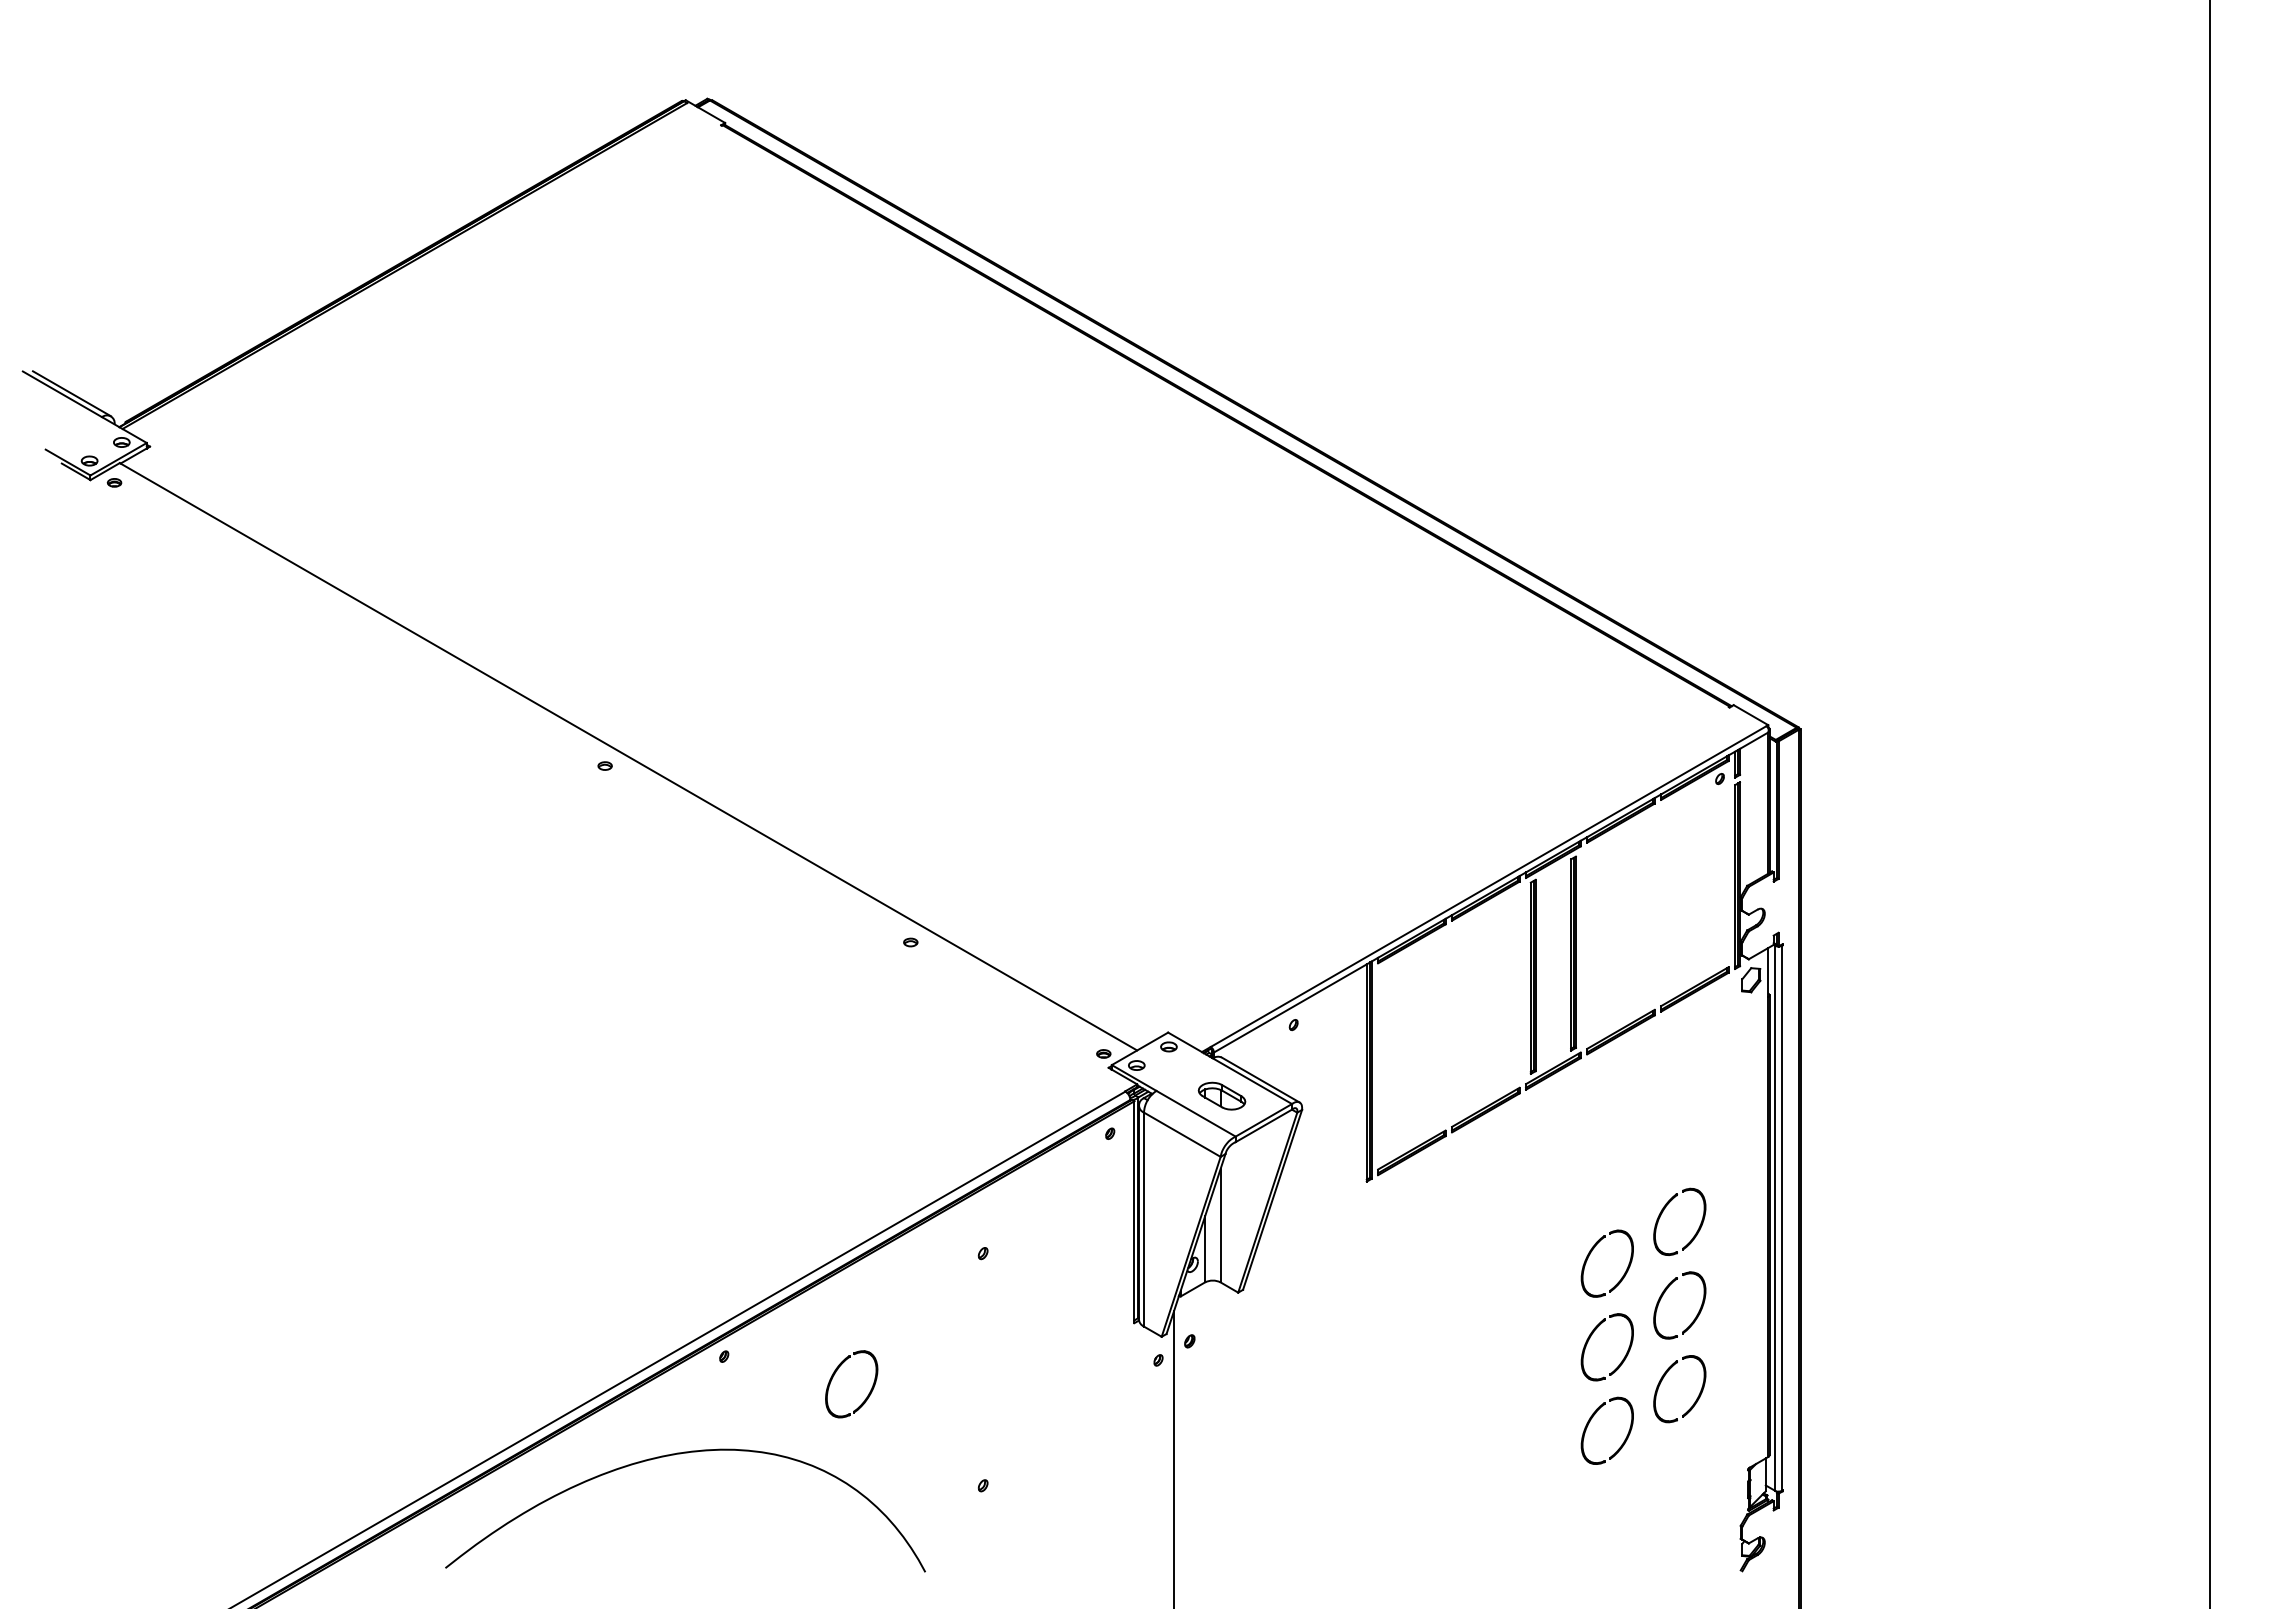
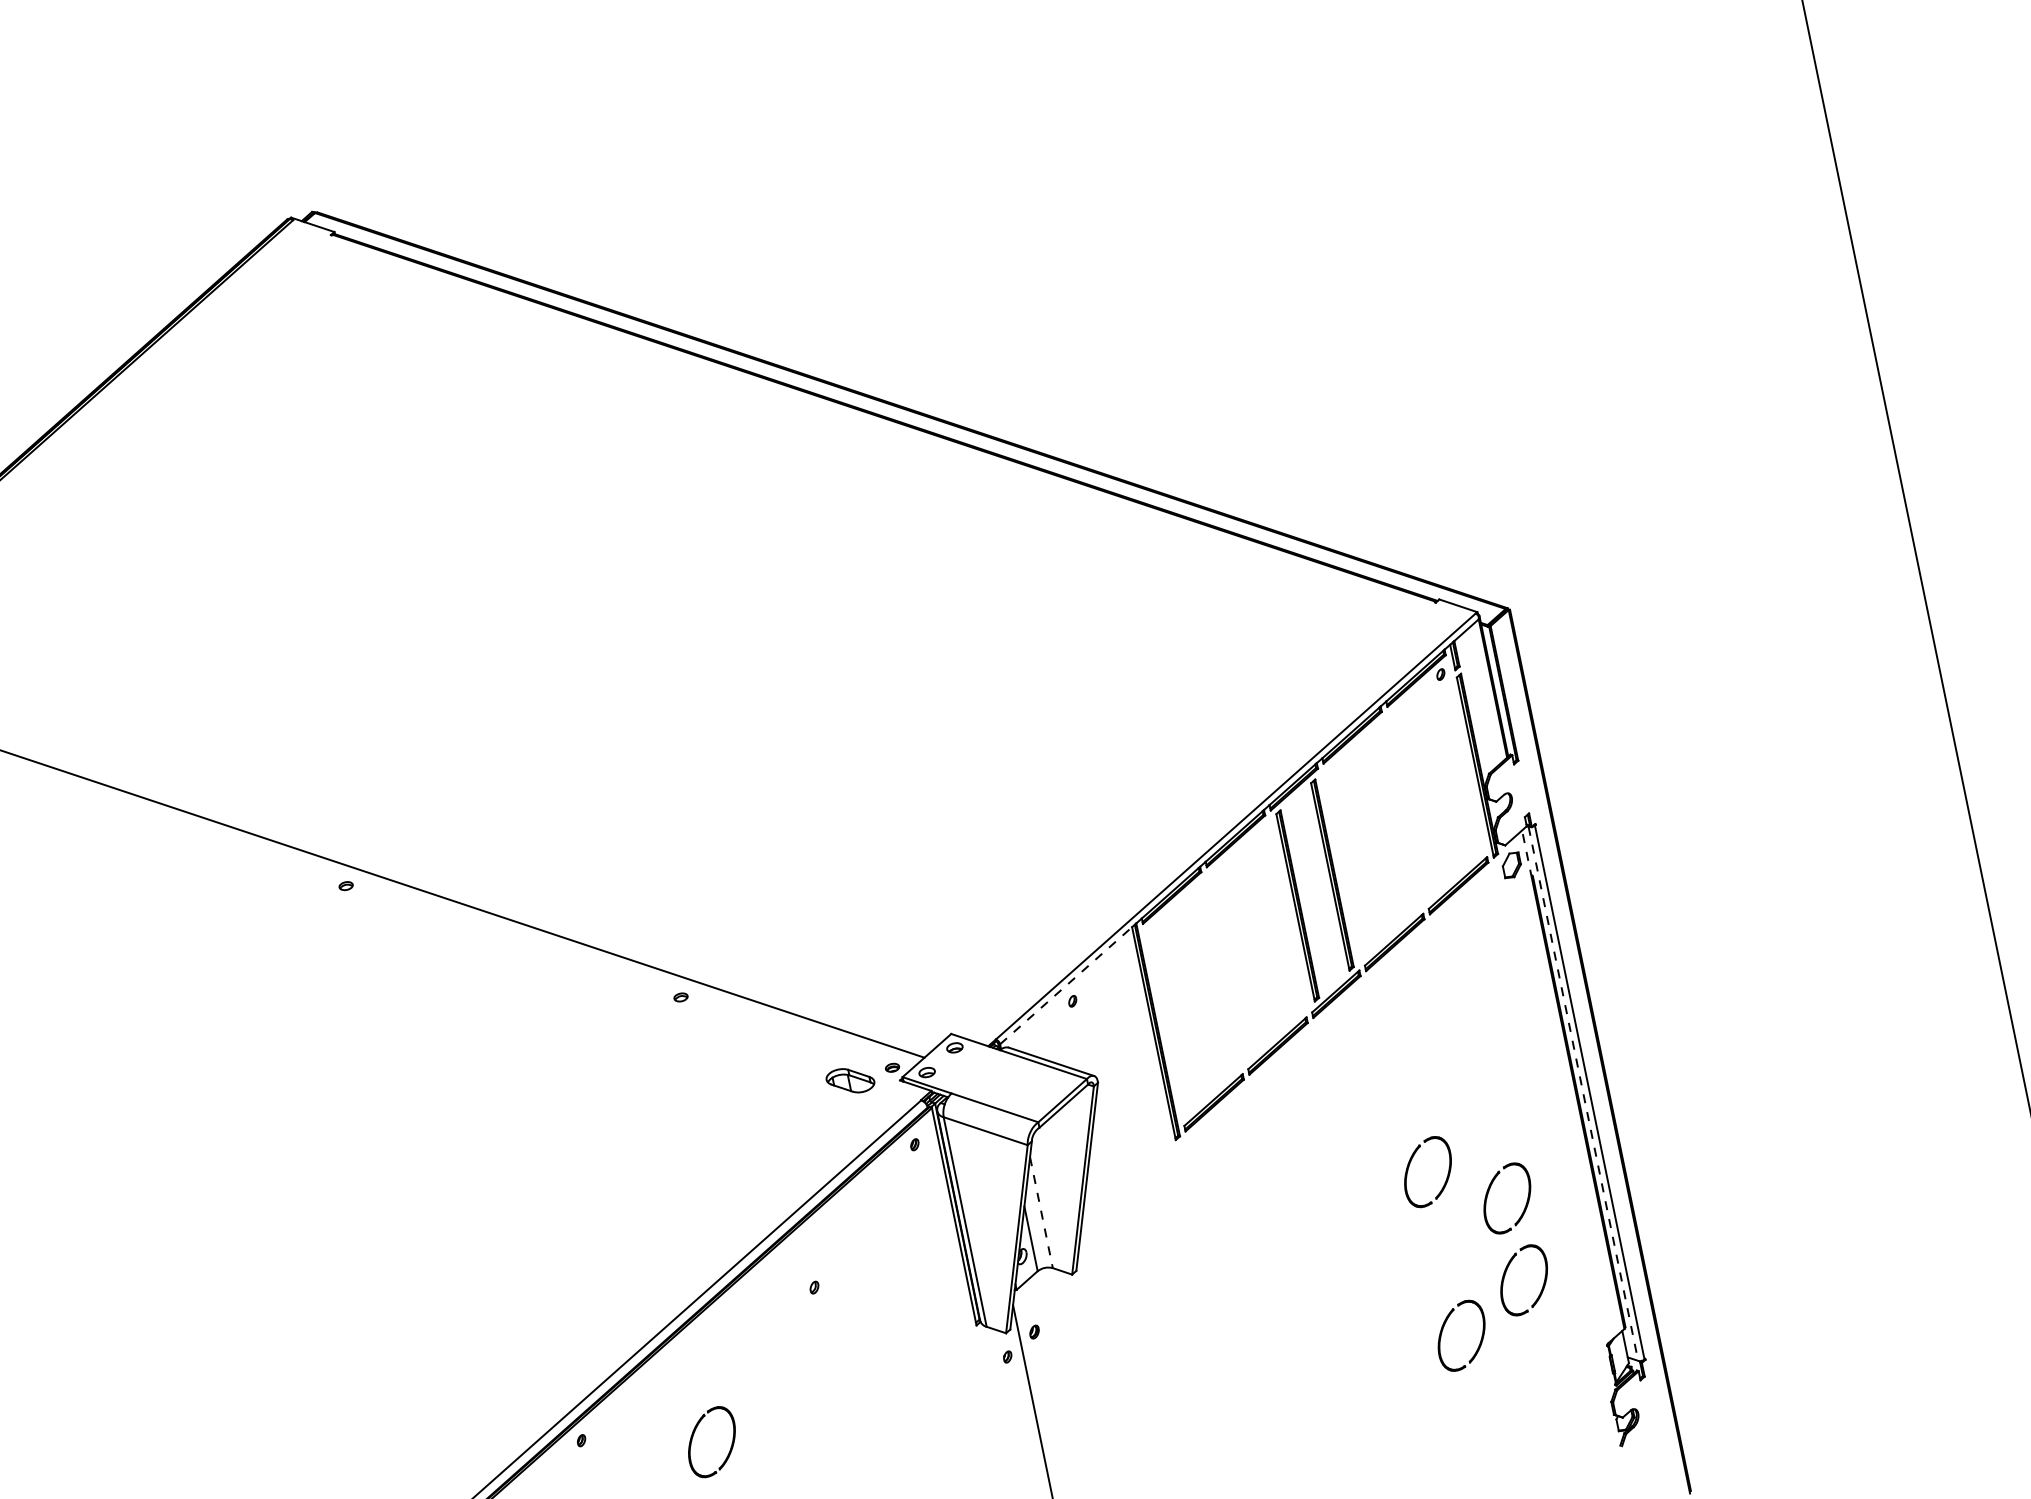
line: (1768, 972) -> (1527, 854), solid -> dashed
line: (1290, 1008) -> (1066, 985), solid -> dashed
part: (1221, 1095) -> (849, 1080), moved
part: (1664, 1210) -> (1473, 1108), removed
line: (1775, 1218) -> (1583, 1093), solid -> dashed
line: (1220, 1225) -> (1041, 1212), solid -> dashed
part: (1590, 1338) -> (1426, 1248), removed

